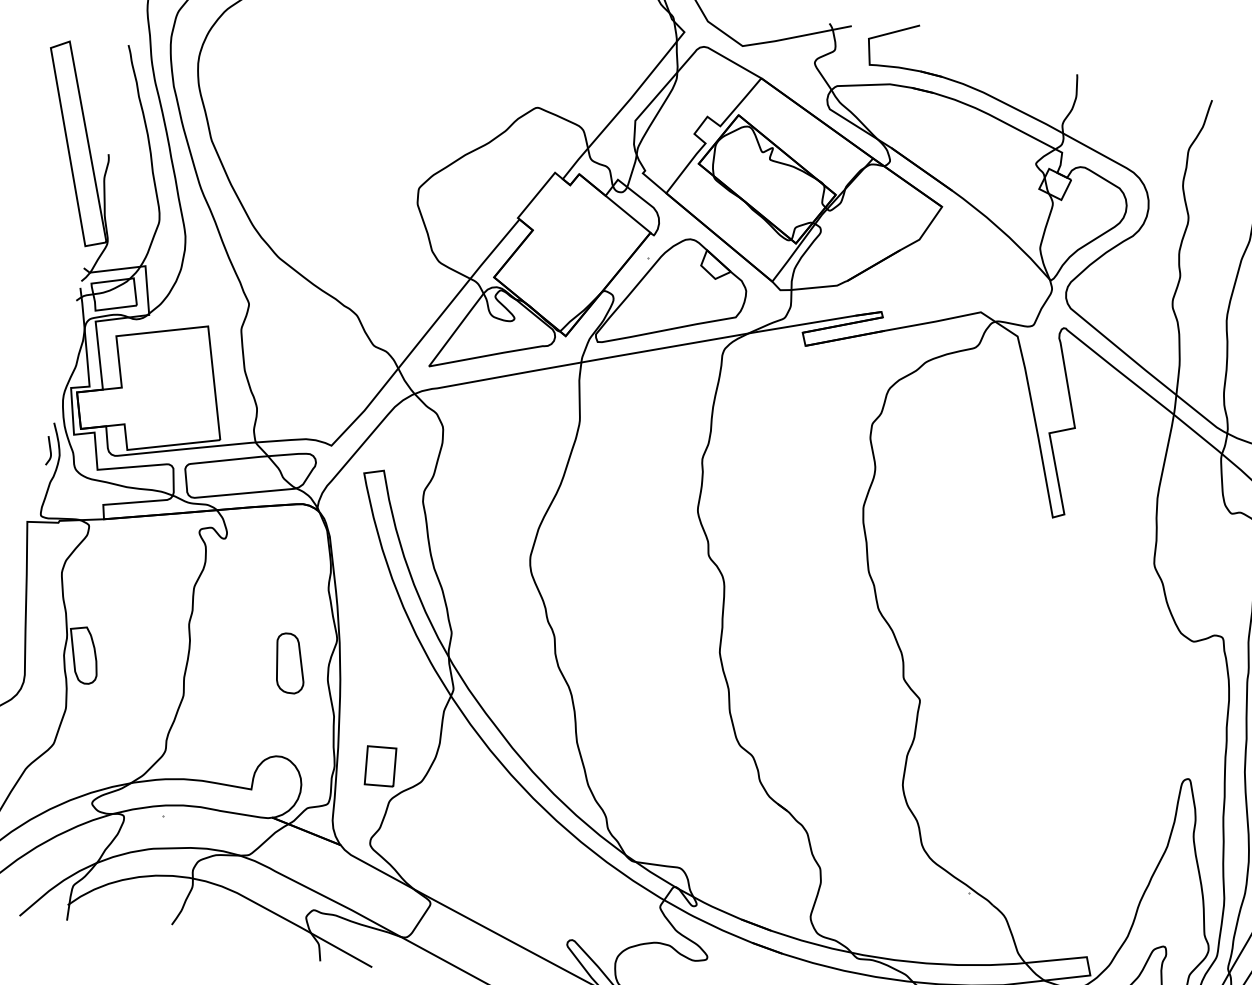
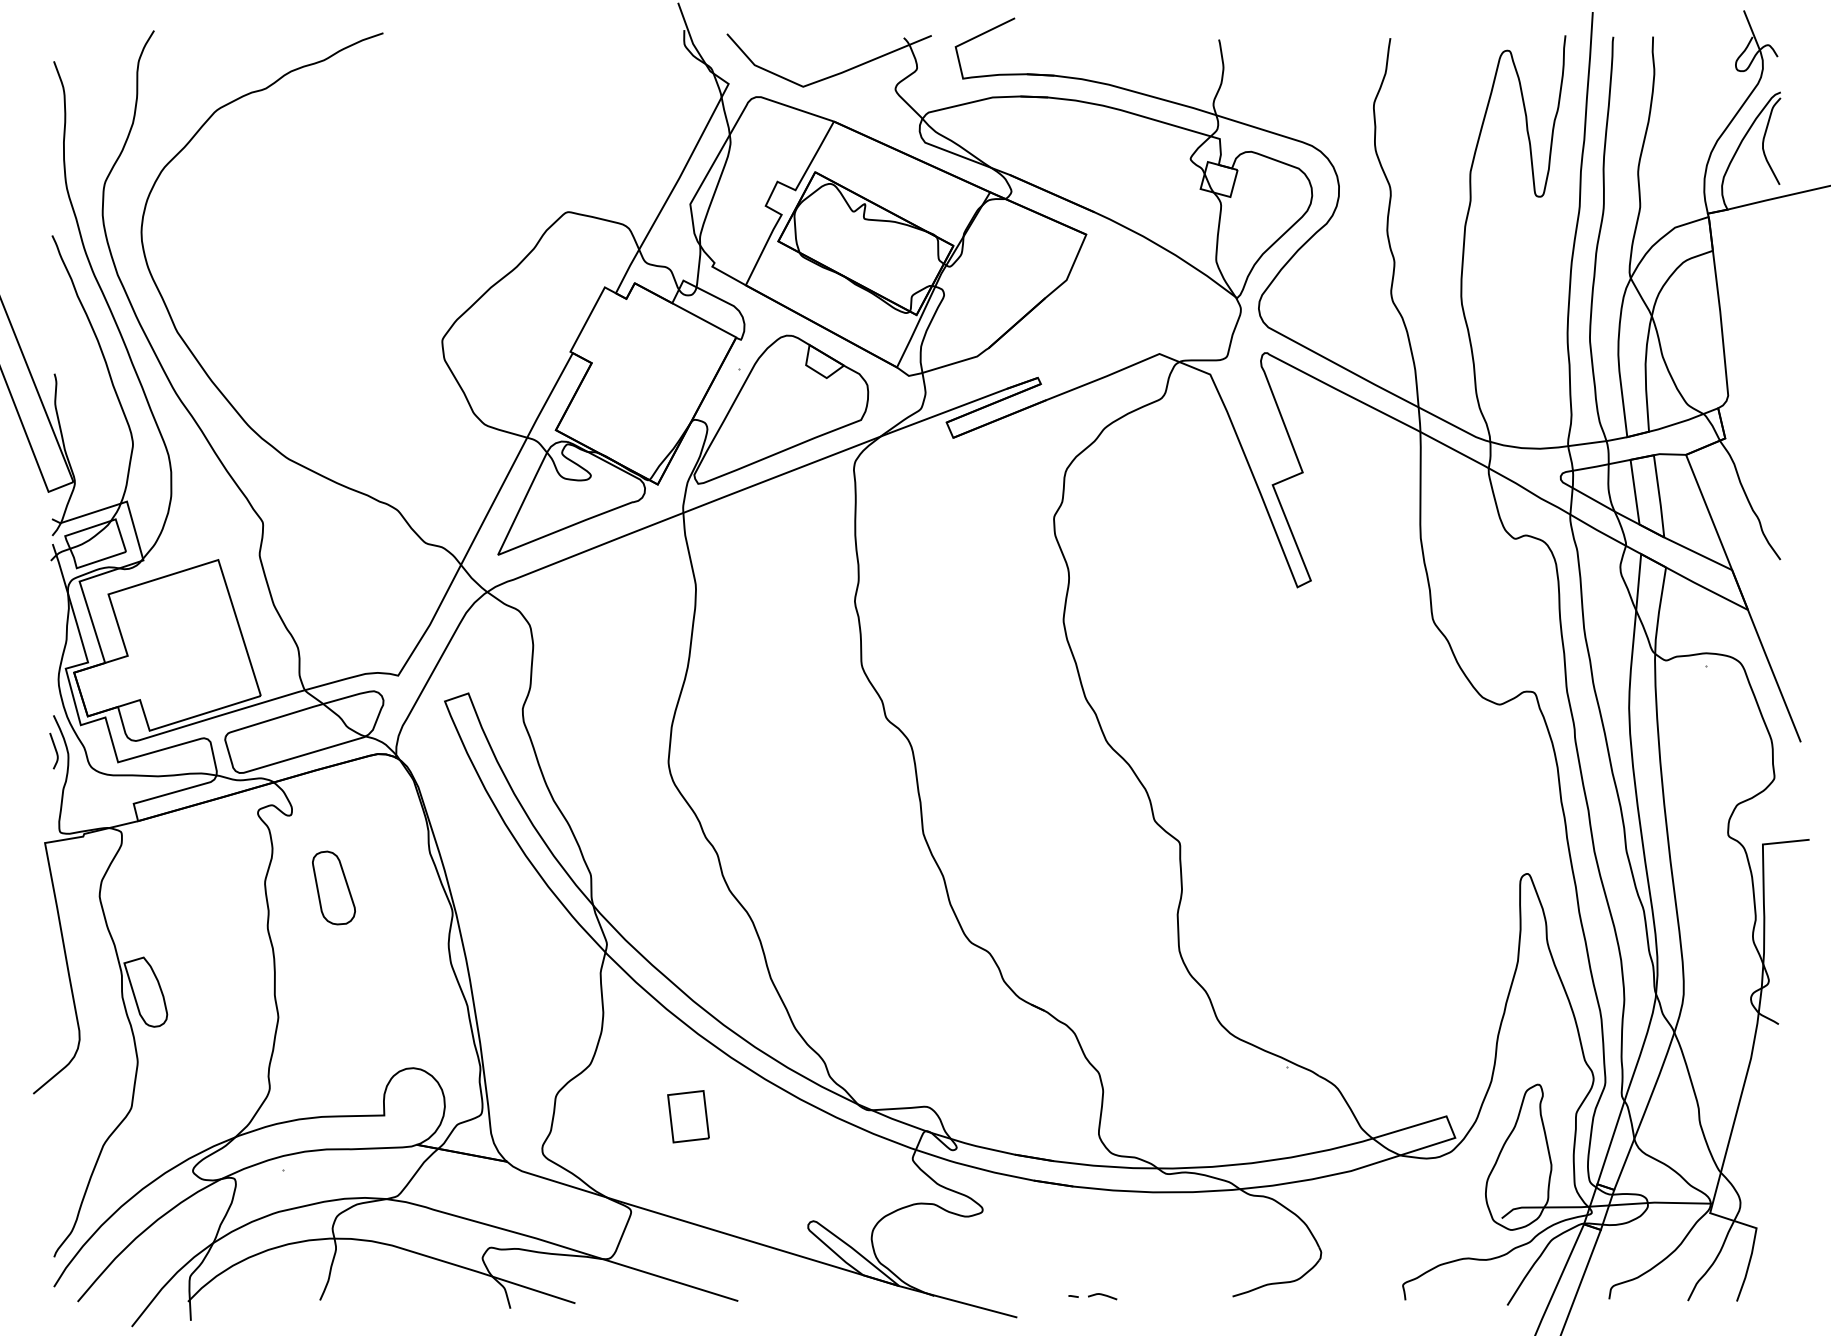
part: (289, 663) -> (333, 887), moved
part: (380, 766) -> (688, 1116), moved

